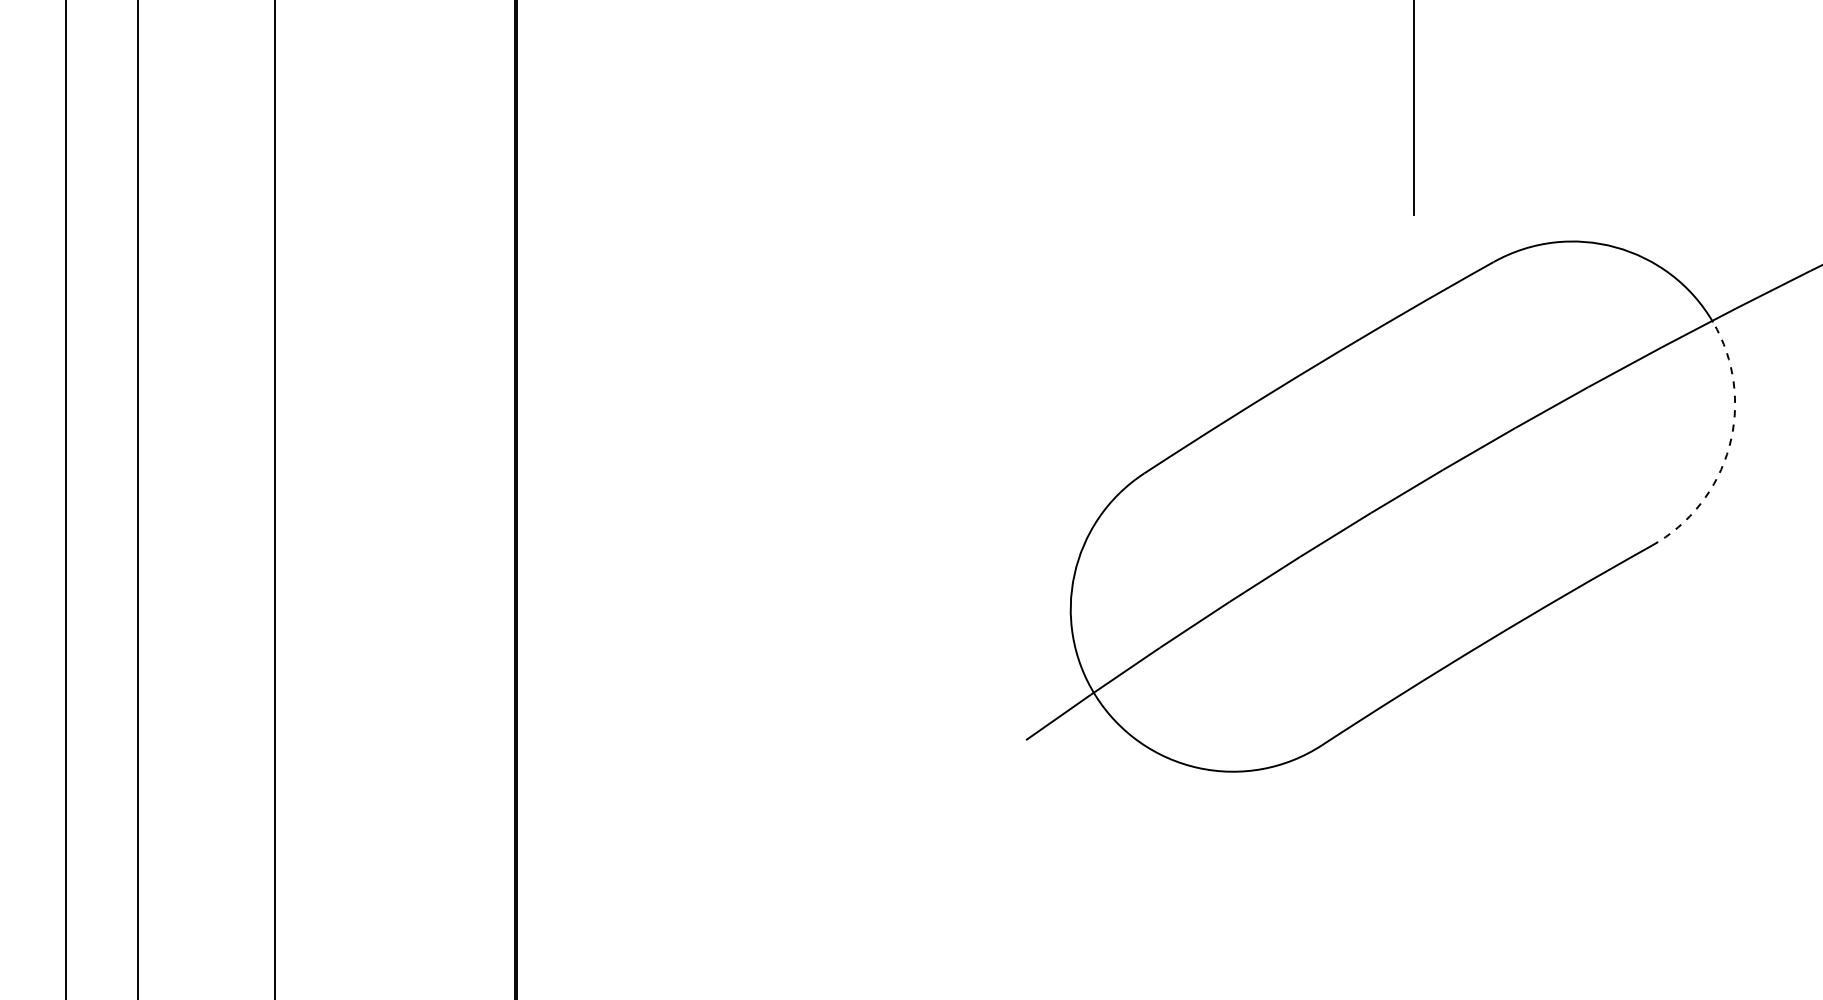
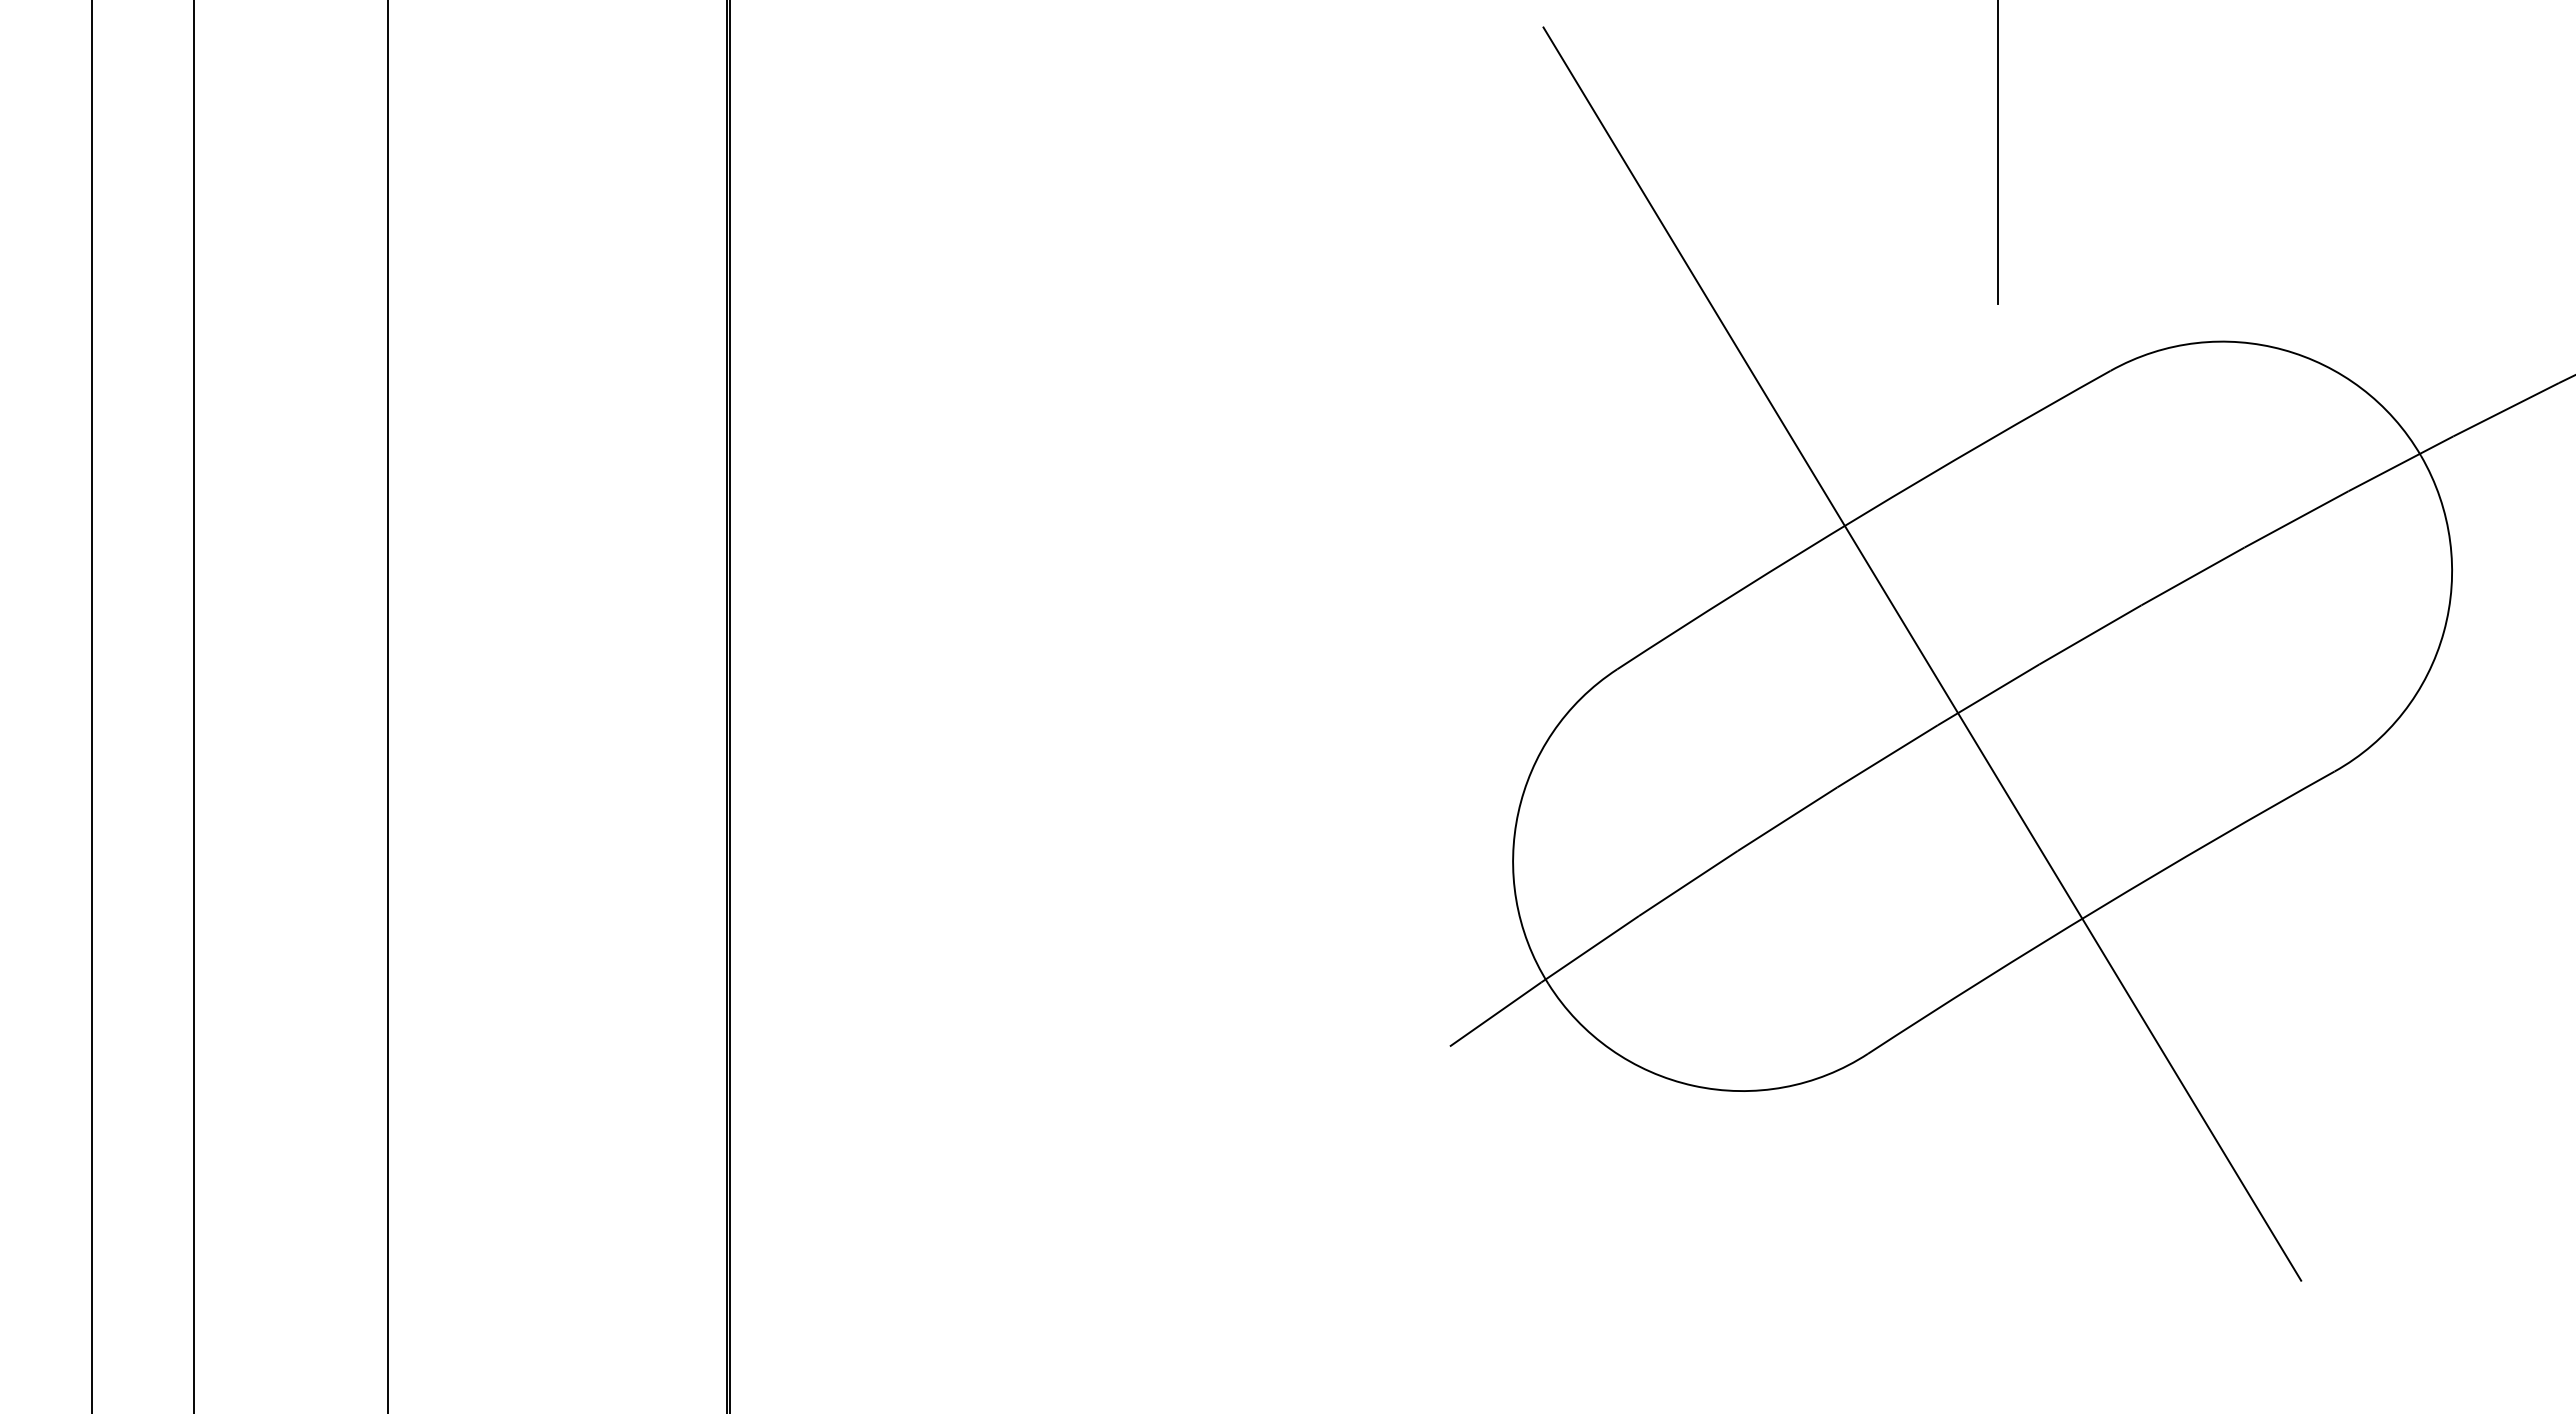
arc: (1729, 446) -> (2443, 631), dashed -> solid
line: (1360, 462) -> (1922, 653), added

